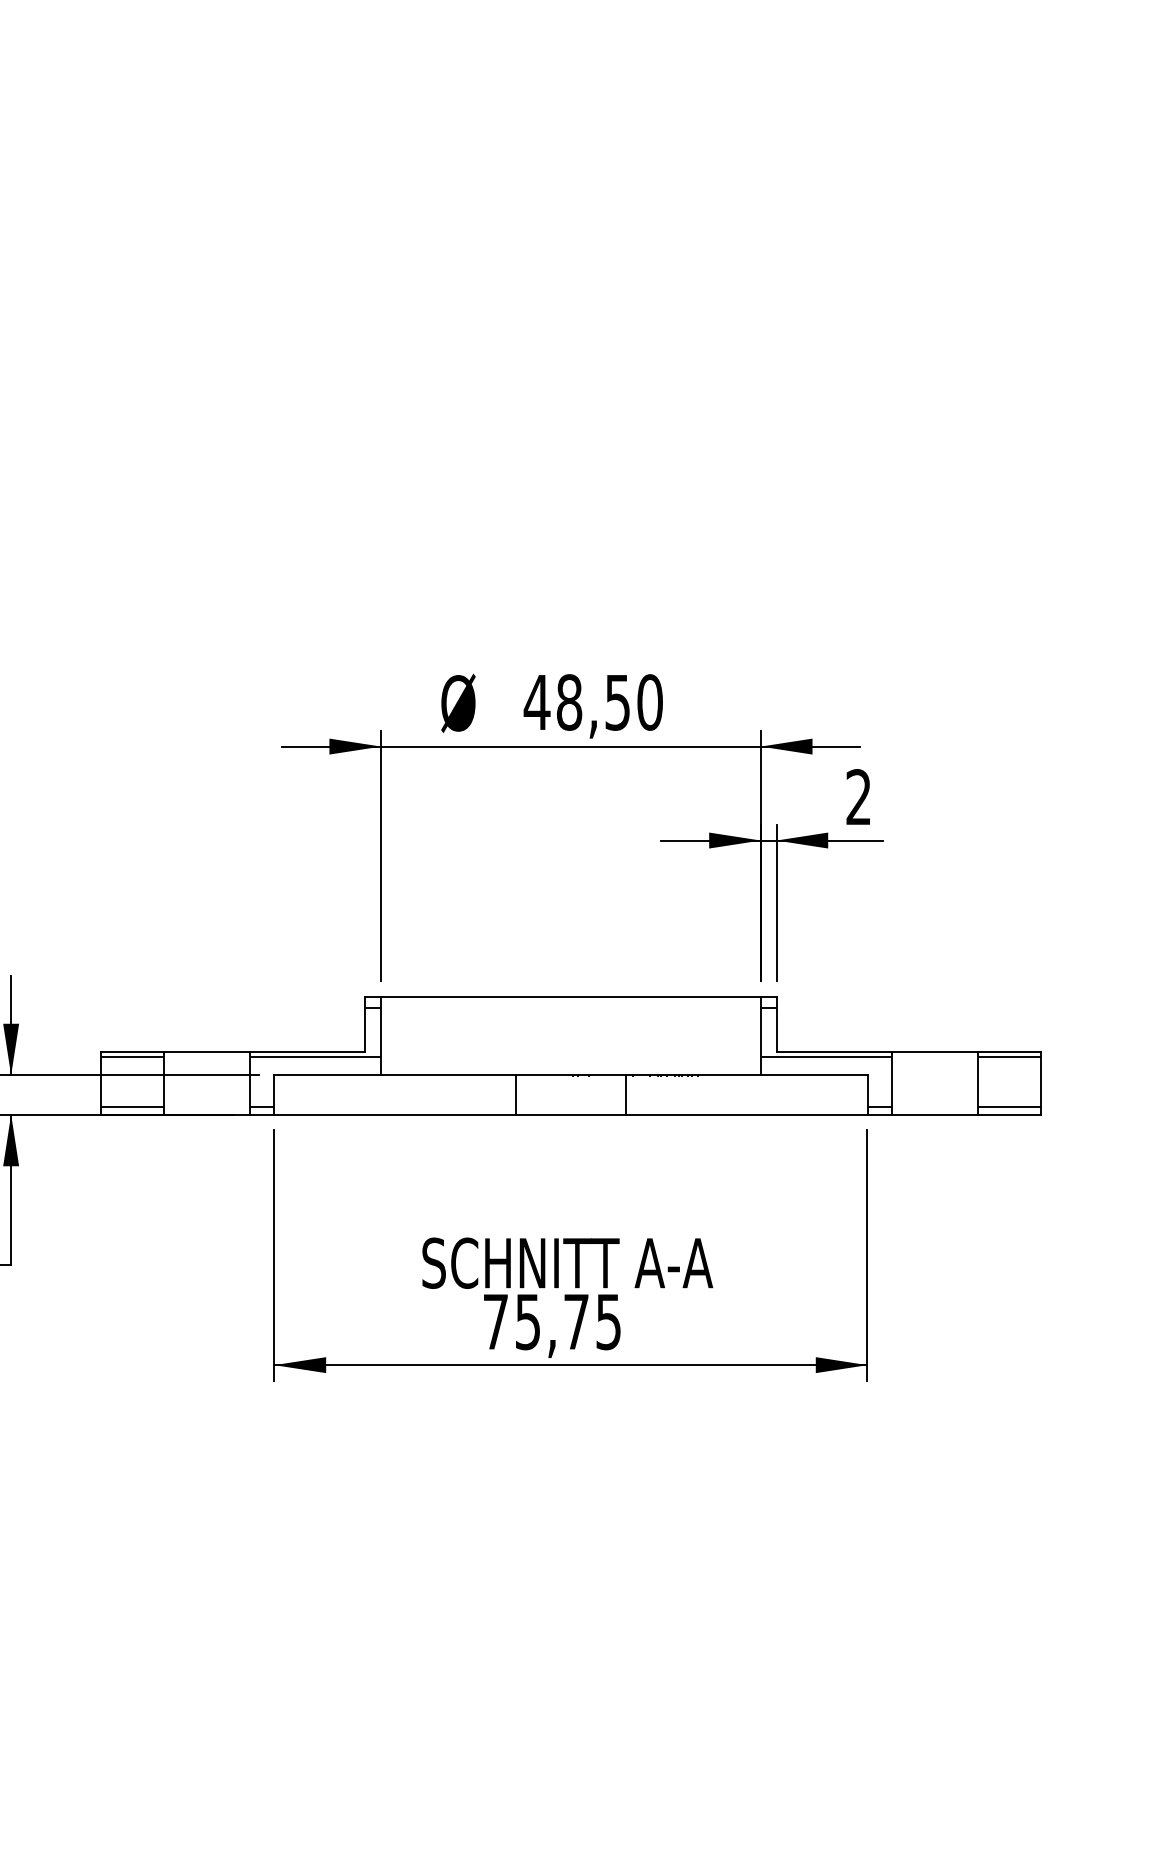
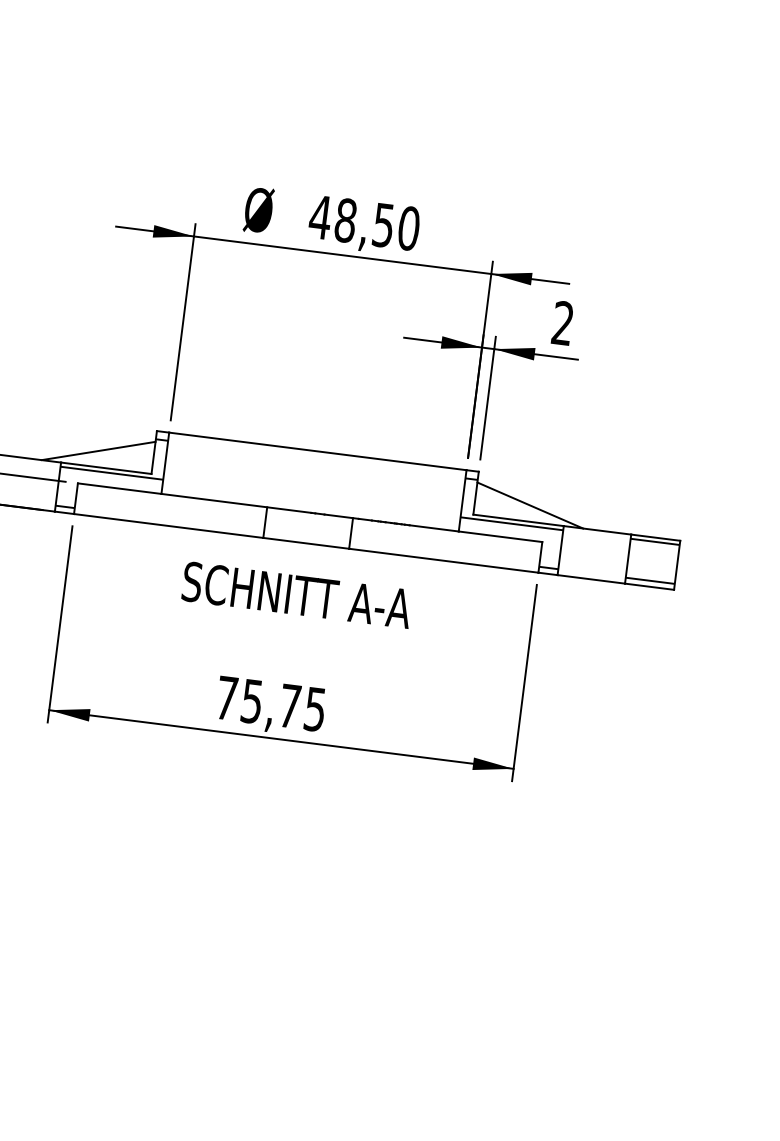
line: (295, 1030) -> (98, 450), added
line: (846, 1030) -> (530, 504), added
text: (567, 1262) -> (297, 594), moved

